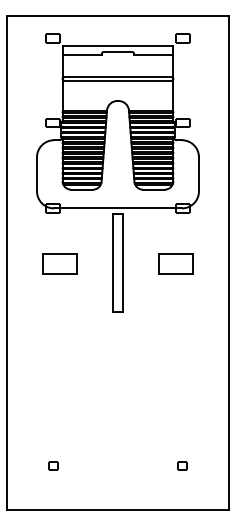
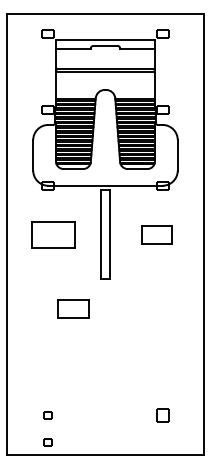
part: (59, 263) -> (53, 234), size x1.4
part: (81, 346) -> (72, 309), added
part: (182, 465) -> (163, 415), size x1.6
part: (53, 495) -> (47, 442), added

